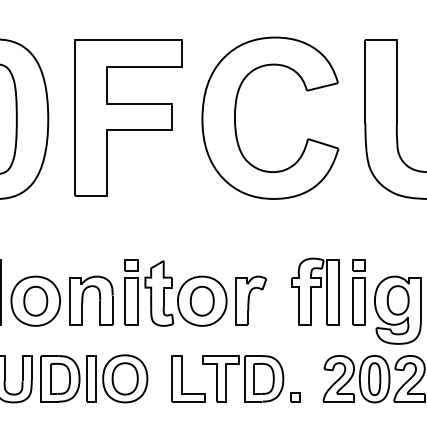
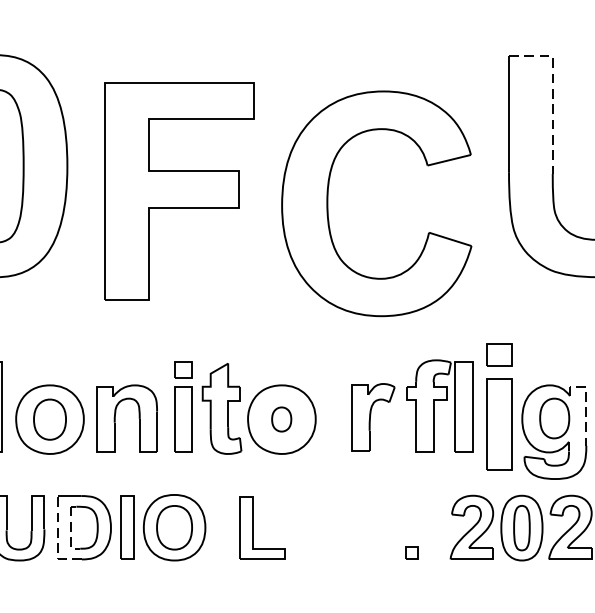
line: (396, 66) -> (552, 92), solid -> dashed
part: (236, 109) -> (329, 191), moved
part: (128, 117) -> (179, 190), moved
line: (420, 288) -> (585, 401), solid -> dashed
part: (358, 292) -> (499, 407), size x1.4
part: (201, 300) -> (280, 418), size x0.6
part: (251, 300) -> (374, 417), moved
part: (243, 378) -> (339, 527), removed
line: (50, 383) -> (70, 534), solid -> dashed
line: (41, 387) -> (57, 539), solid -> dashed

